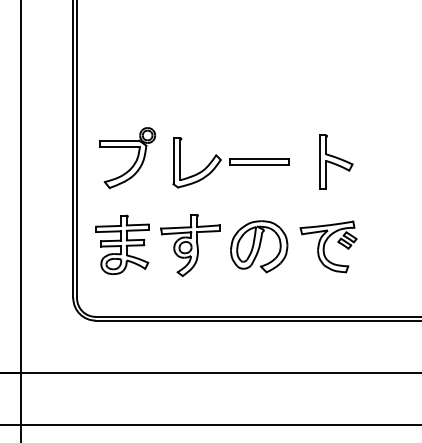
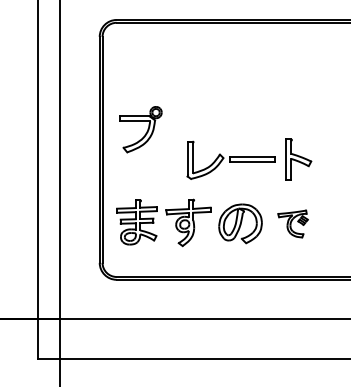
part: (135, 160) -> (146, 131), moved
part: (230, 161) -> (230, 159), moved
part: (327, 246) -> (292, 223), size x0.7

